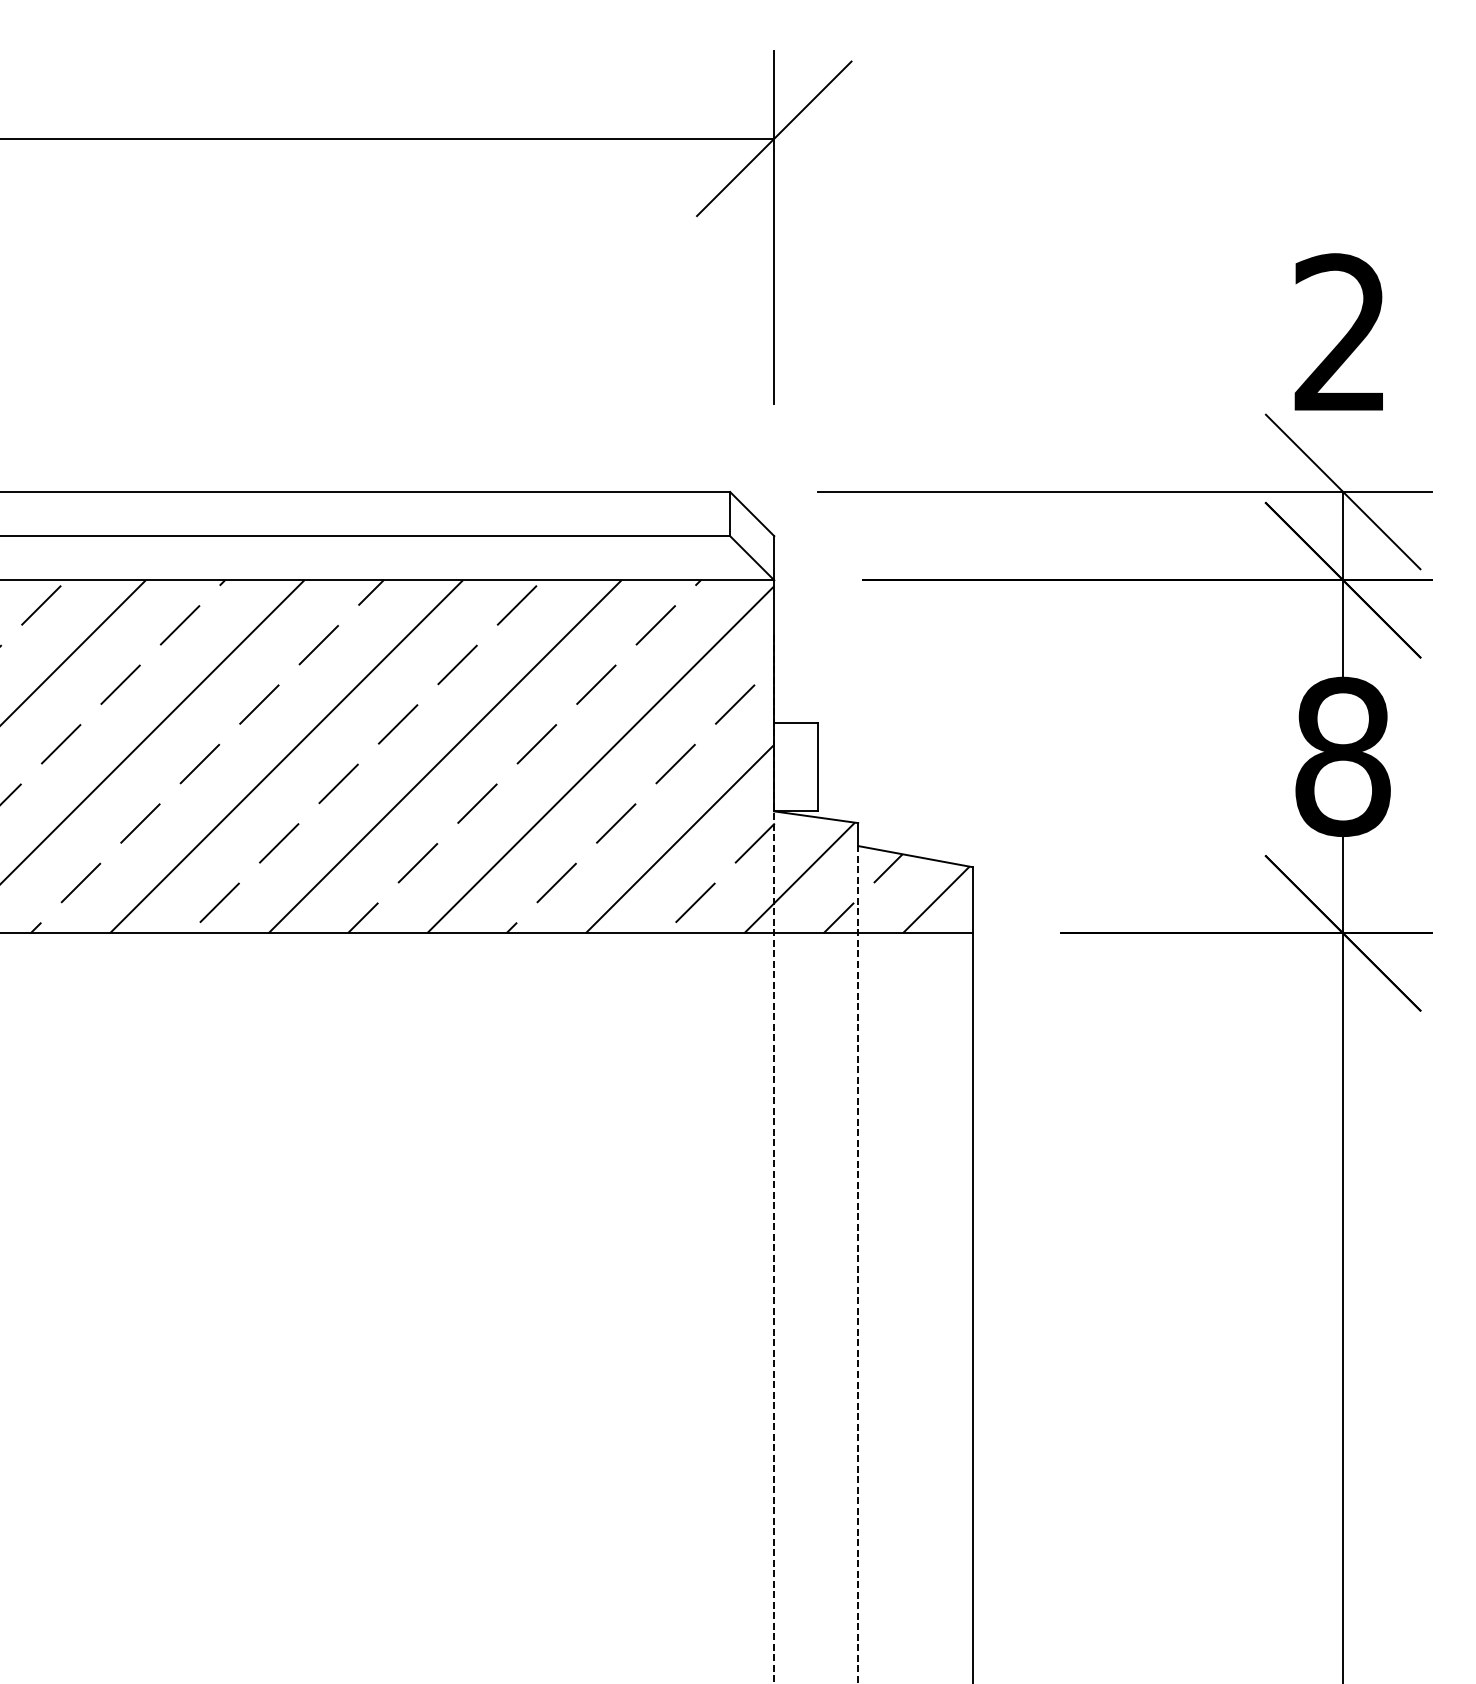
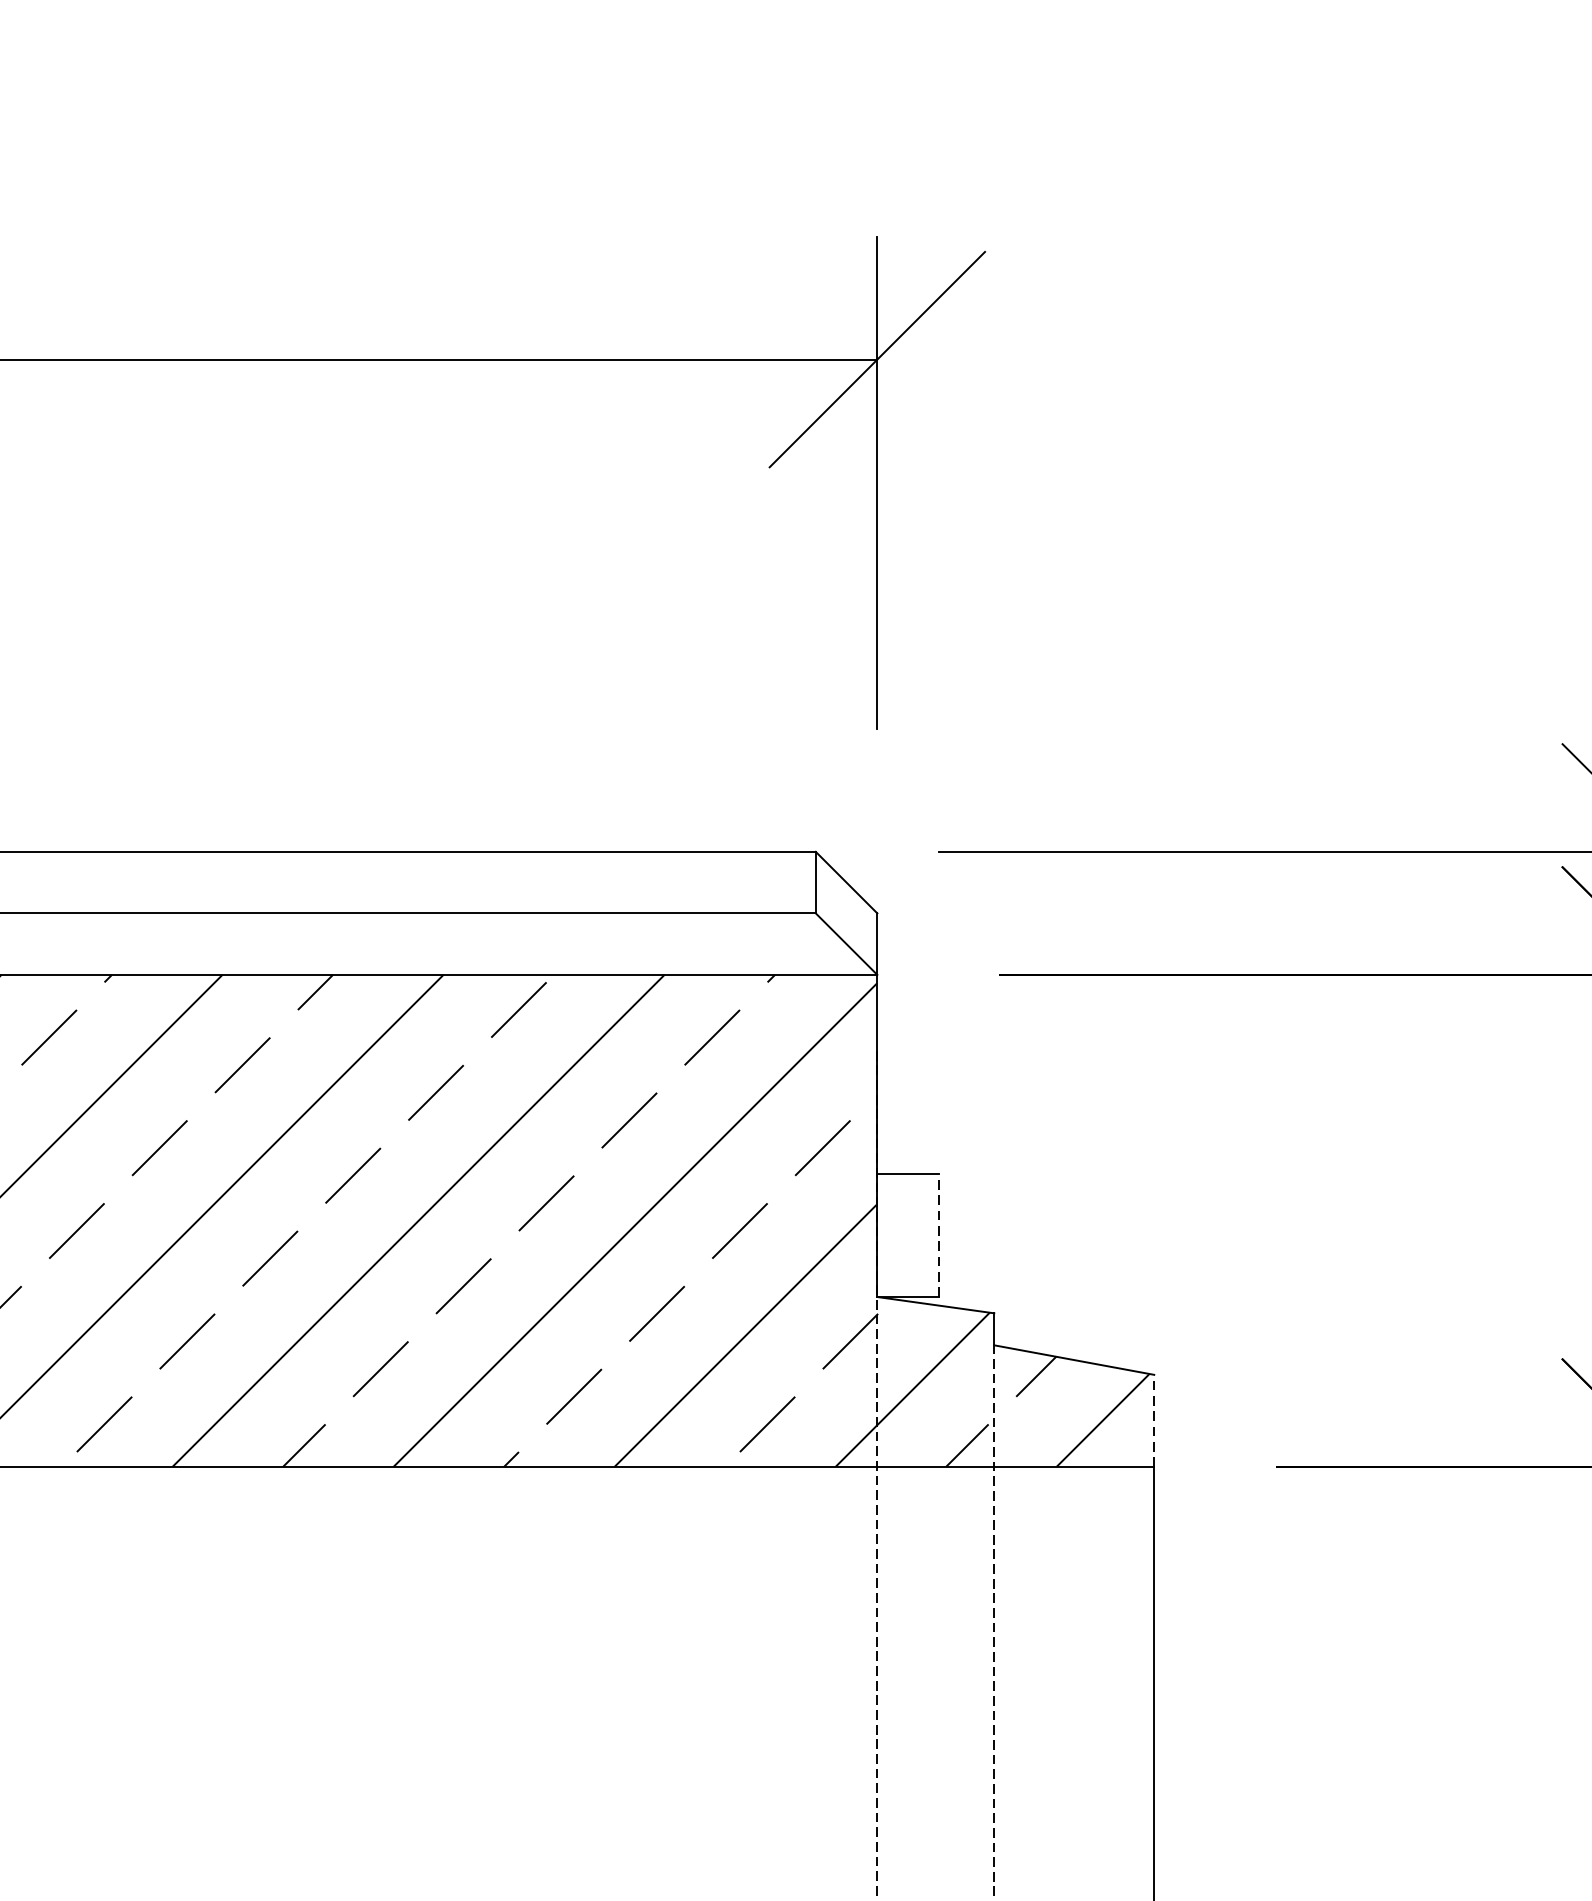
line: (818, 766) -> (938, 1234), solid -> dashed
line: (972, 899) -> (1153, 1419), solid -> dashed

